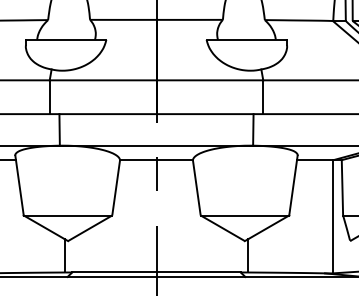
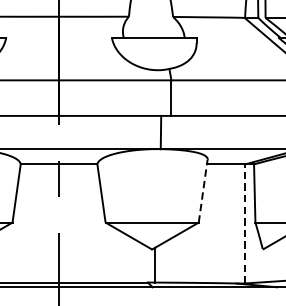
line: (293, 185) -> (203, 191), solid -> dashed
line: (333, 216) -> (245, 223), solid -> dashed

